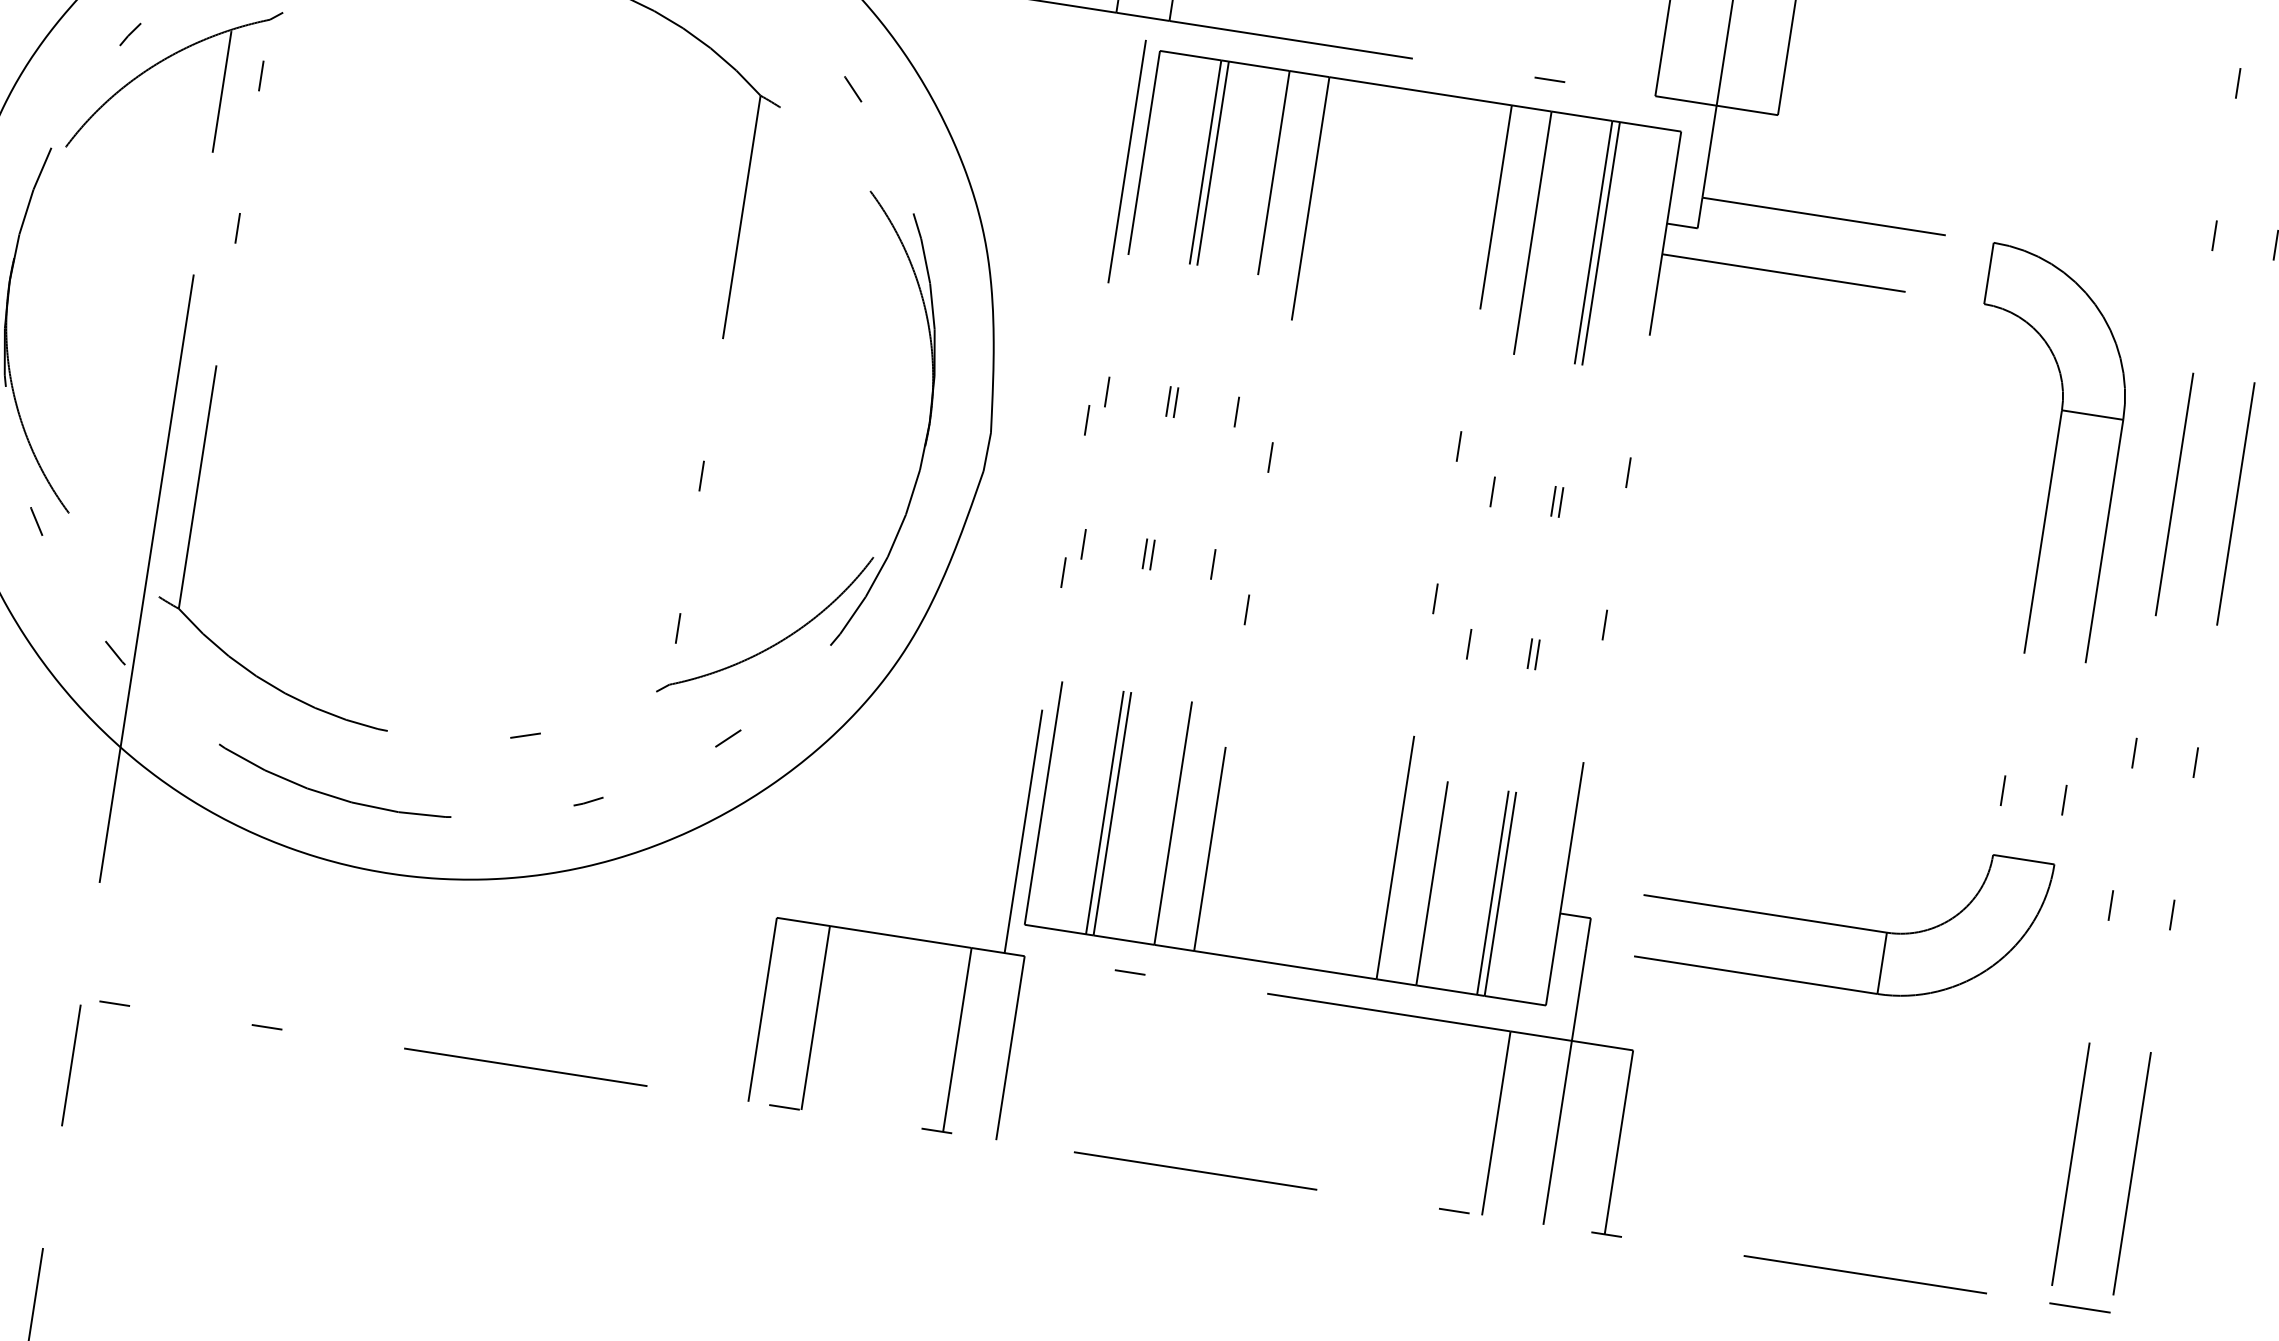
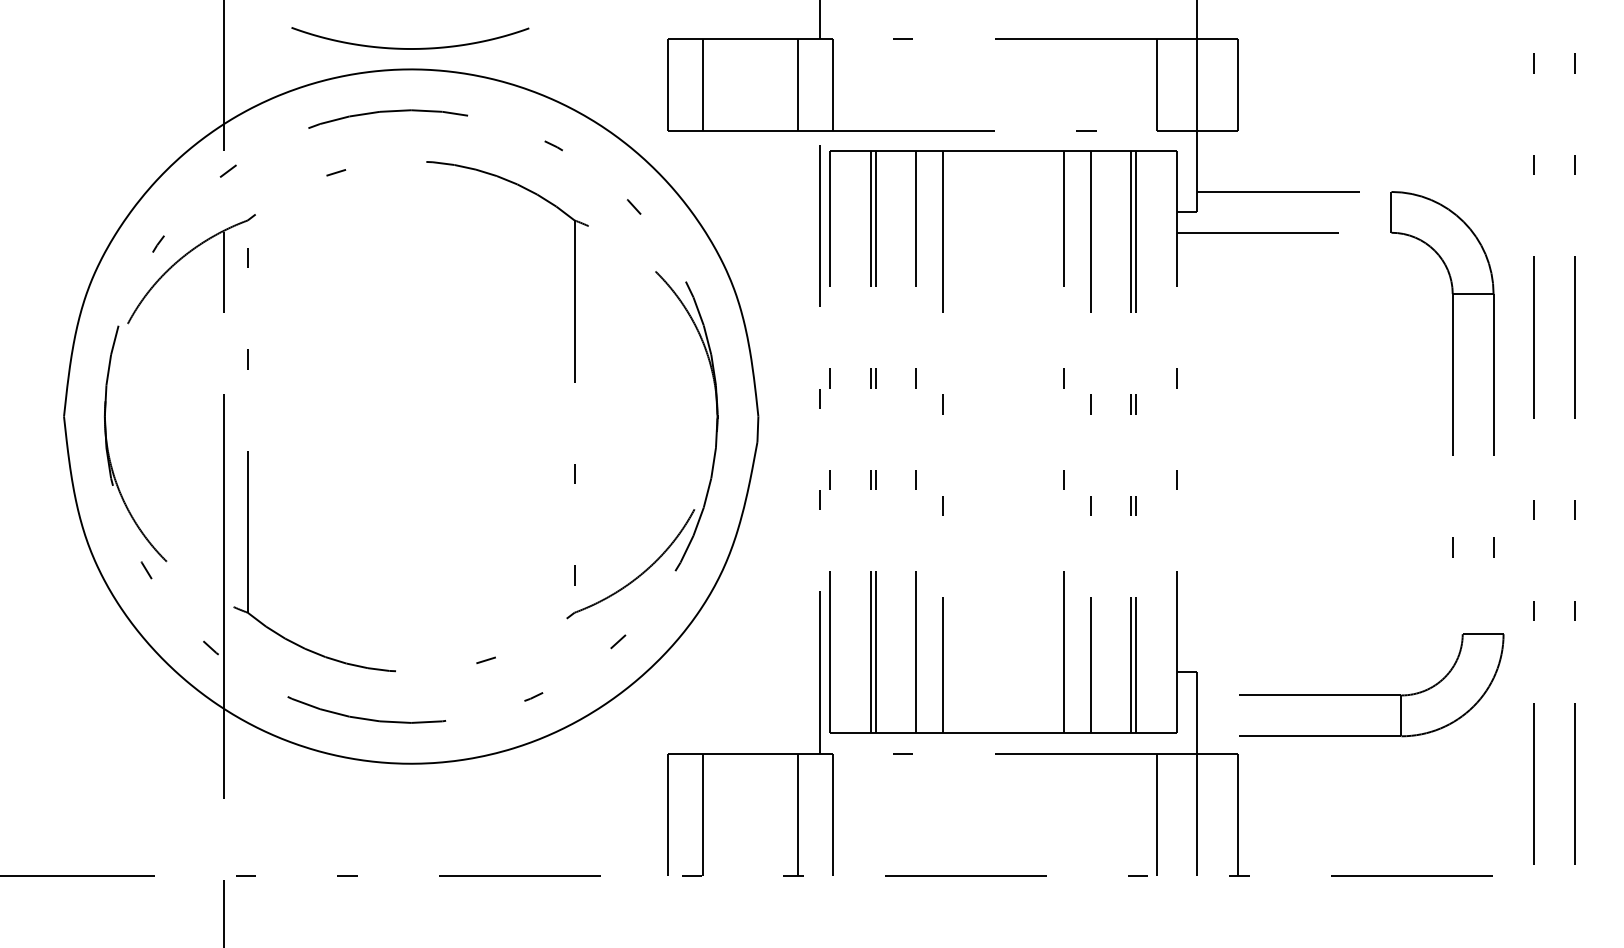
part: (1842, 924) -> (1371, 694), moved
line: (2079, 1308) -> (1554, 876), removed

